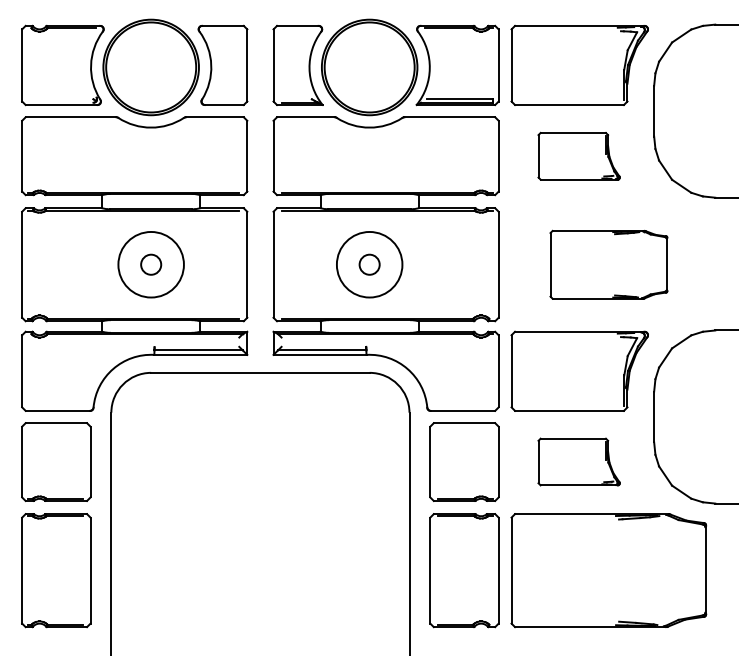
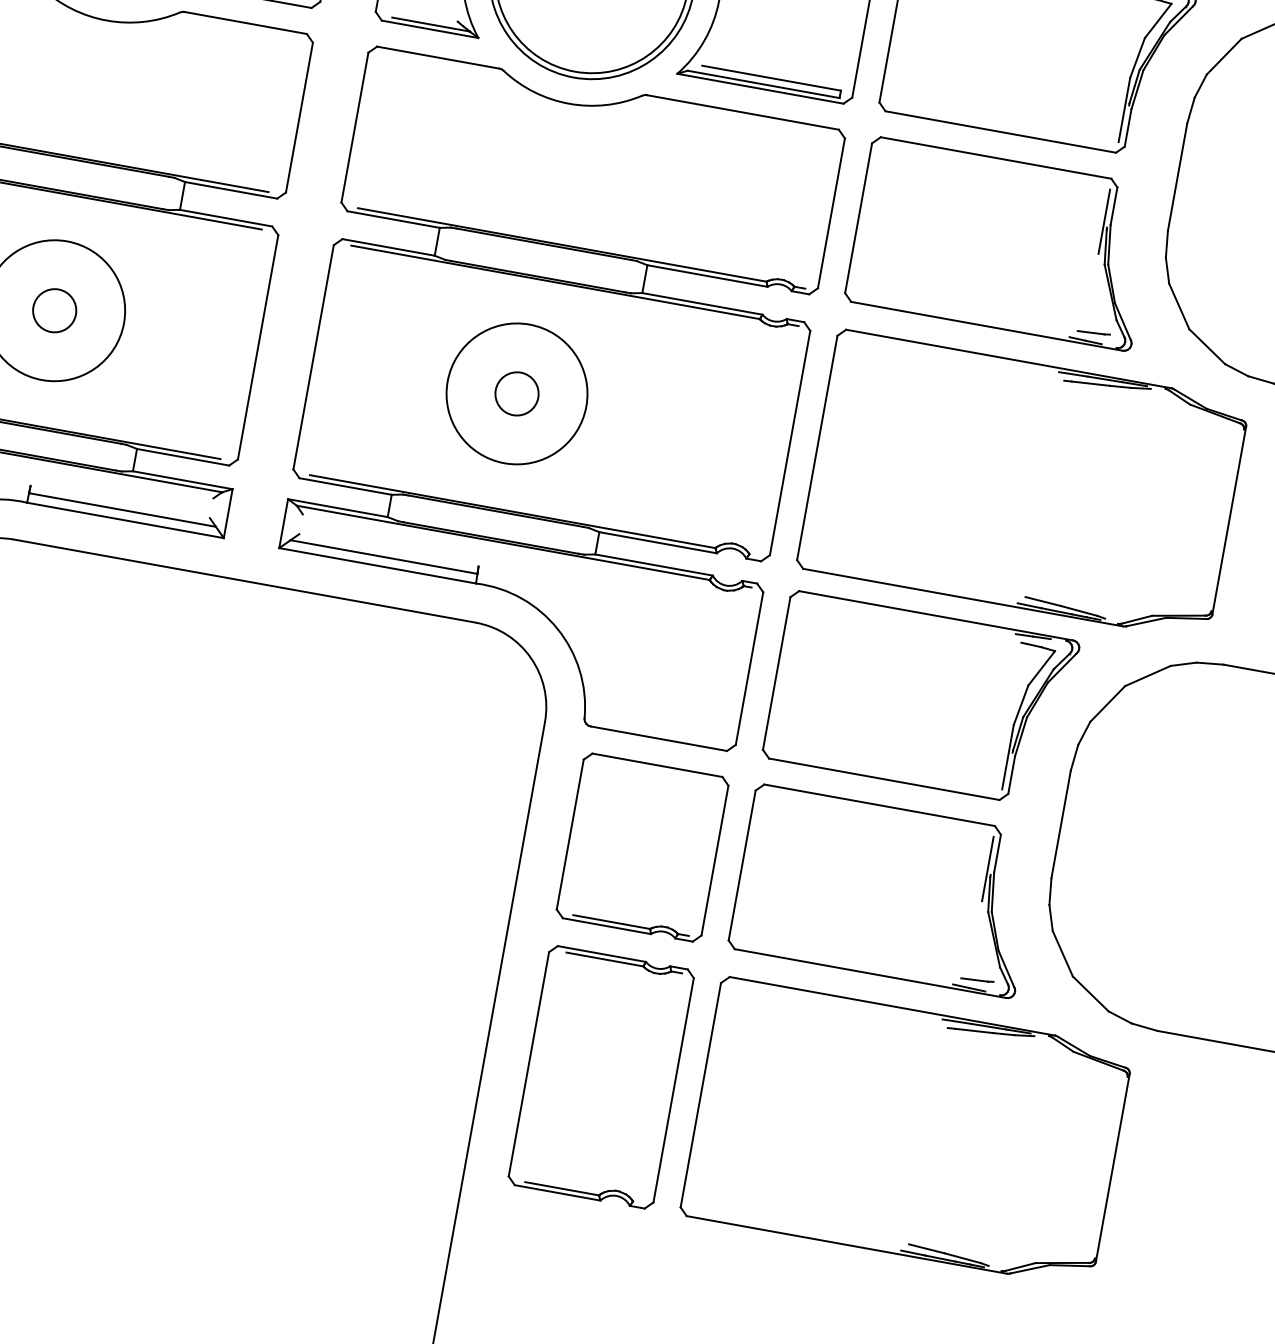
part: (578, 156) -> (1000, 244), size x1.67
part: (608, 264) -> (1022, 484), size x1.67
part: (578, 461) -> (884, 889), size x1.67

